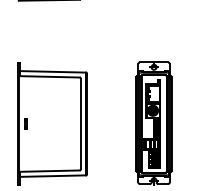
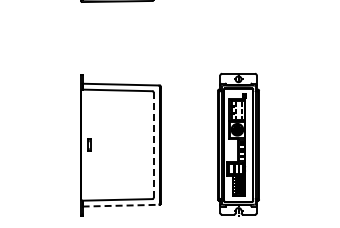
line: (80, 124) -> (153, 145), solid -> dashed
line: (53, 175) -> (121, 205), solid -> dashed

